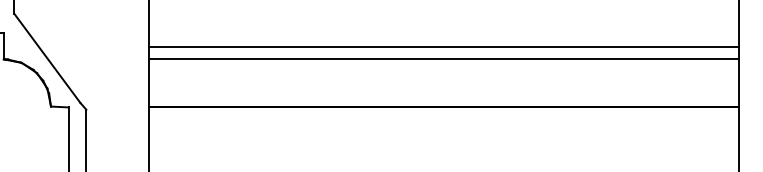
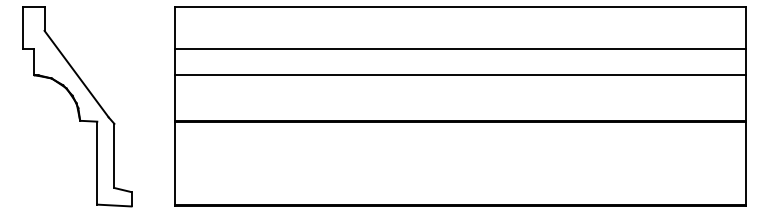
line: (442, 47) -> (459, 49), moved

